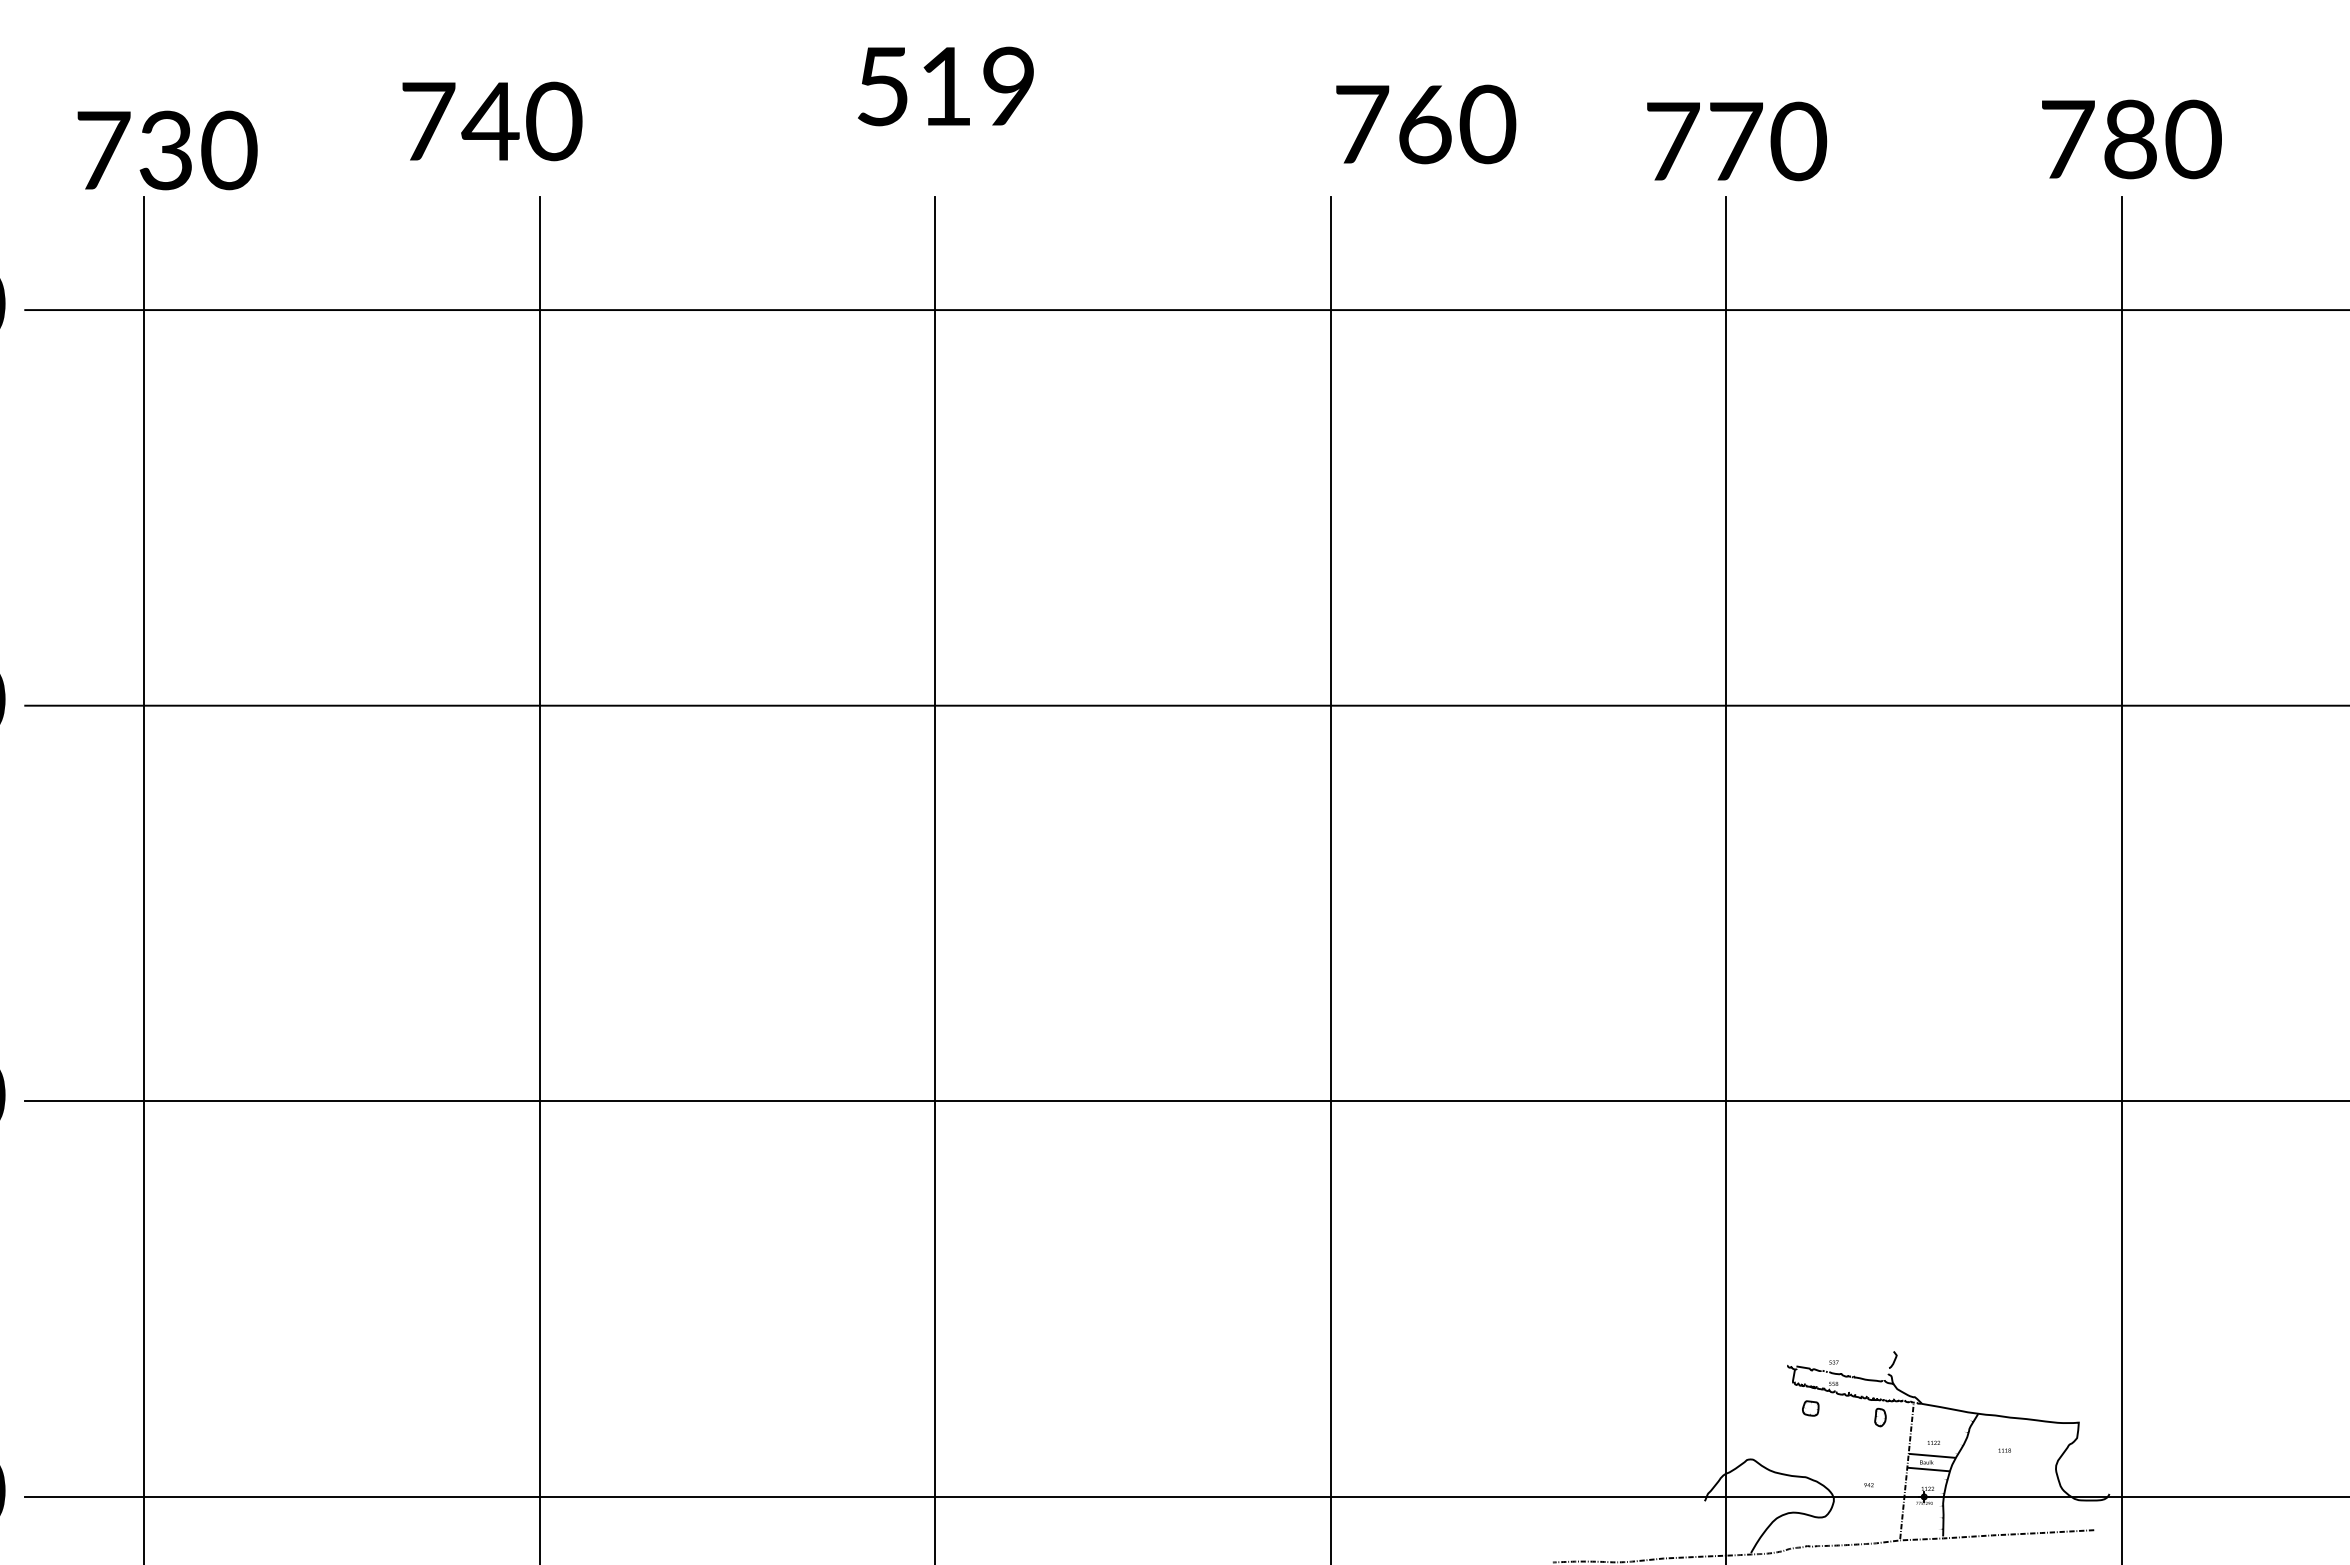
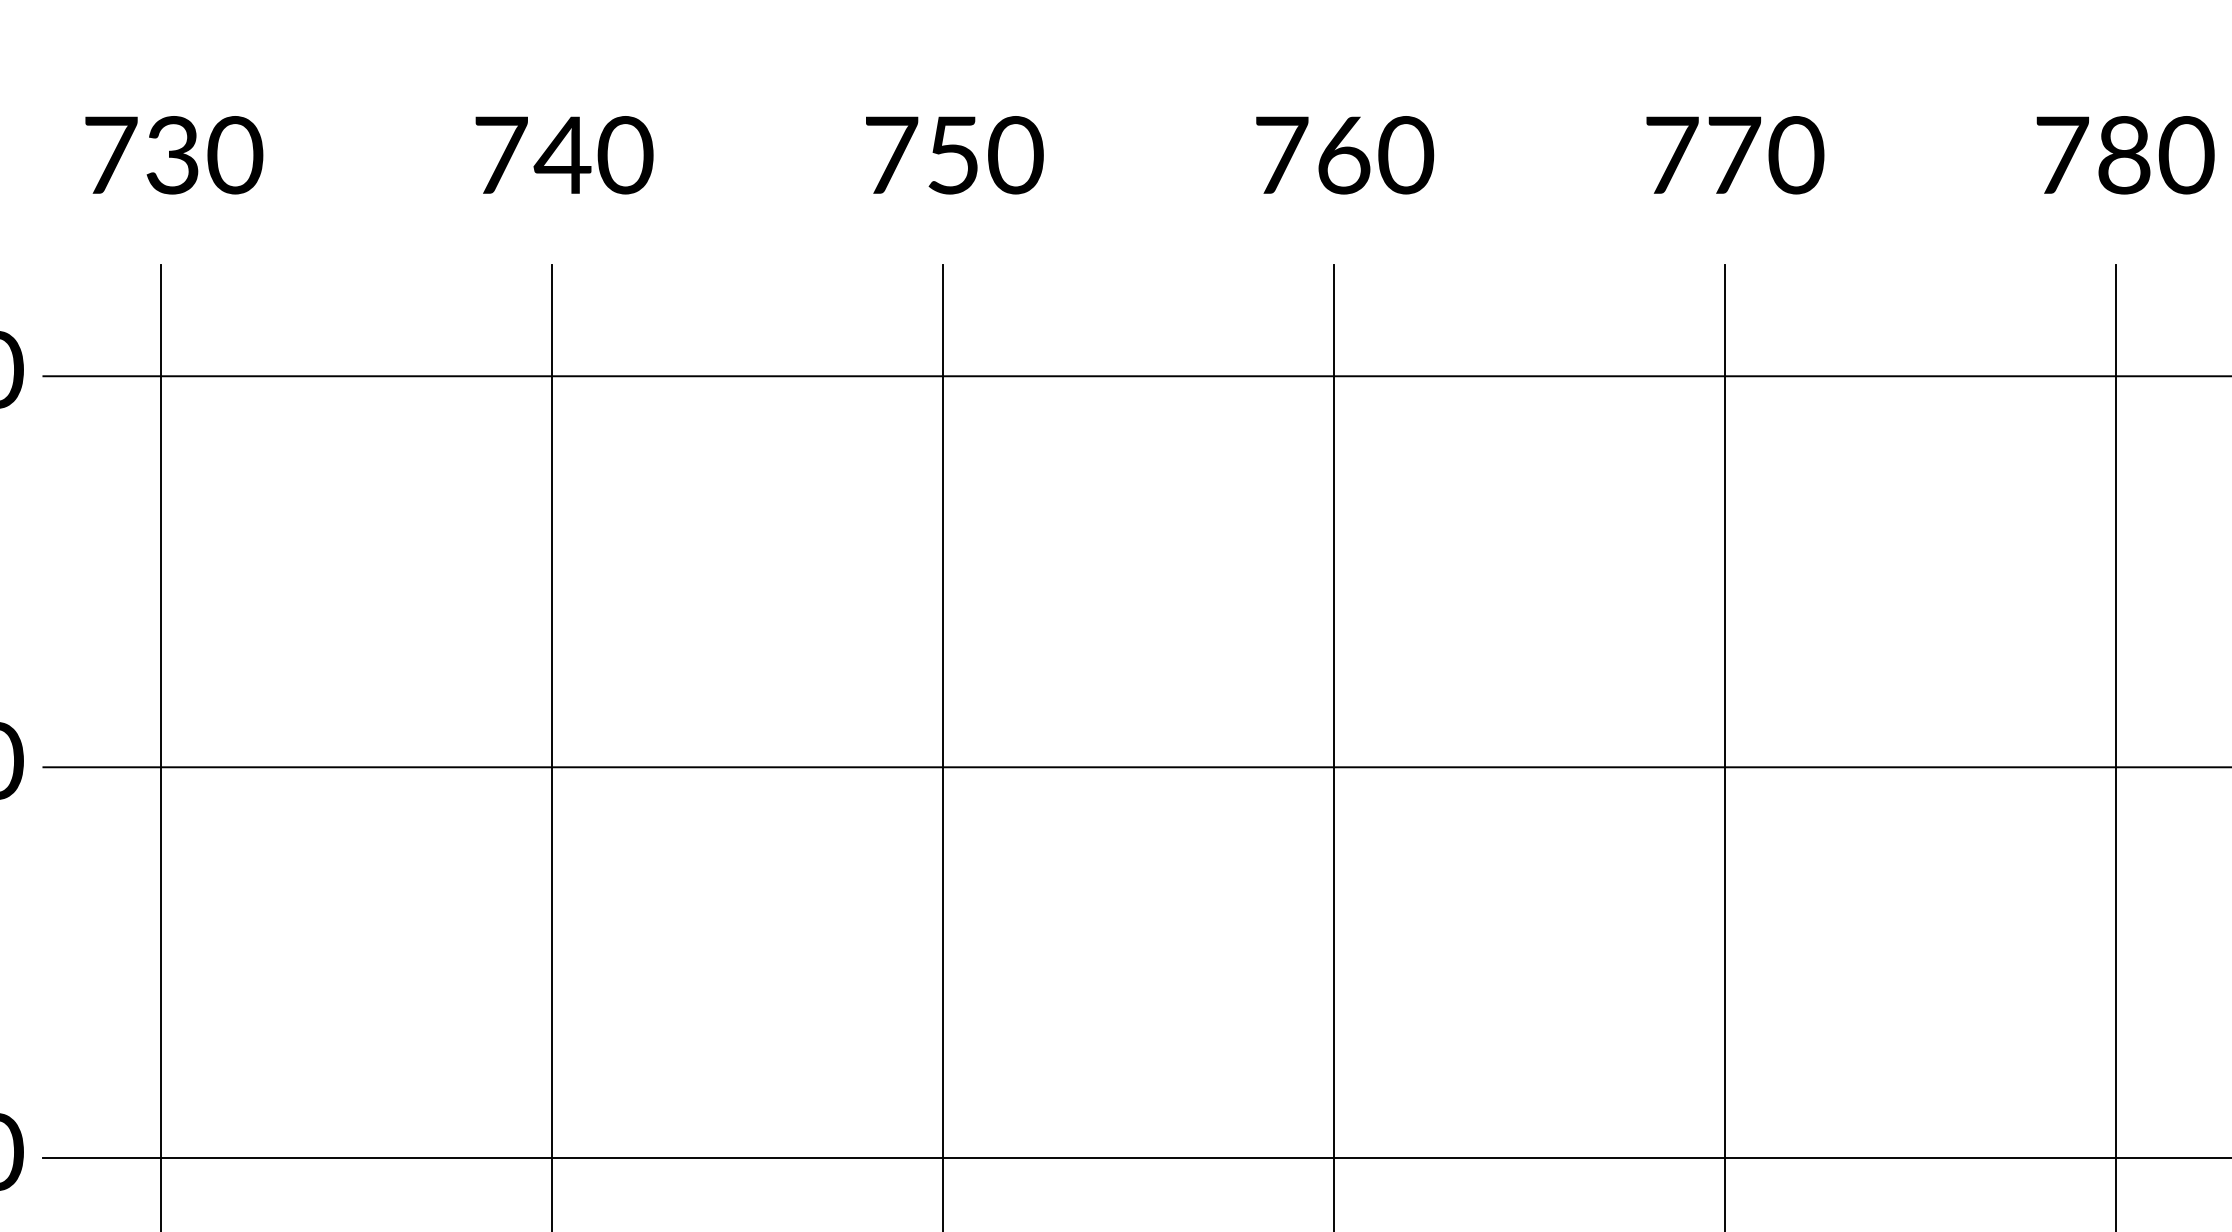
text: (947, 86) -> (954, 155), 519 -> 750
text: (492, 121) -> (564, 155), moved
text: (1426, 124) -> (1345, 155), moved
text: (2131, 139) -> (2125, 155), moved
text: (1737, 141) -> (1735, 155), moved
text: (167, 150) -> (174, 155), moved

